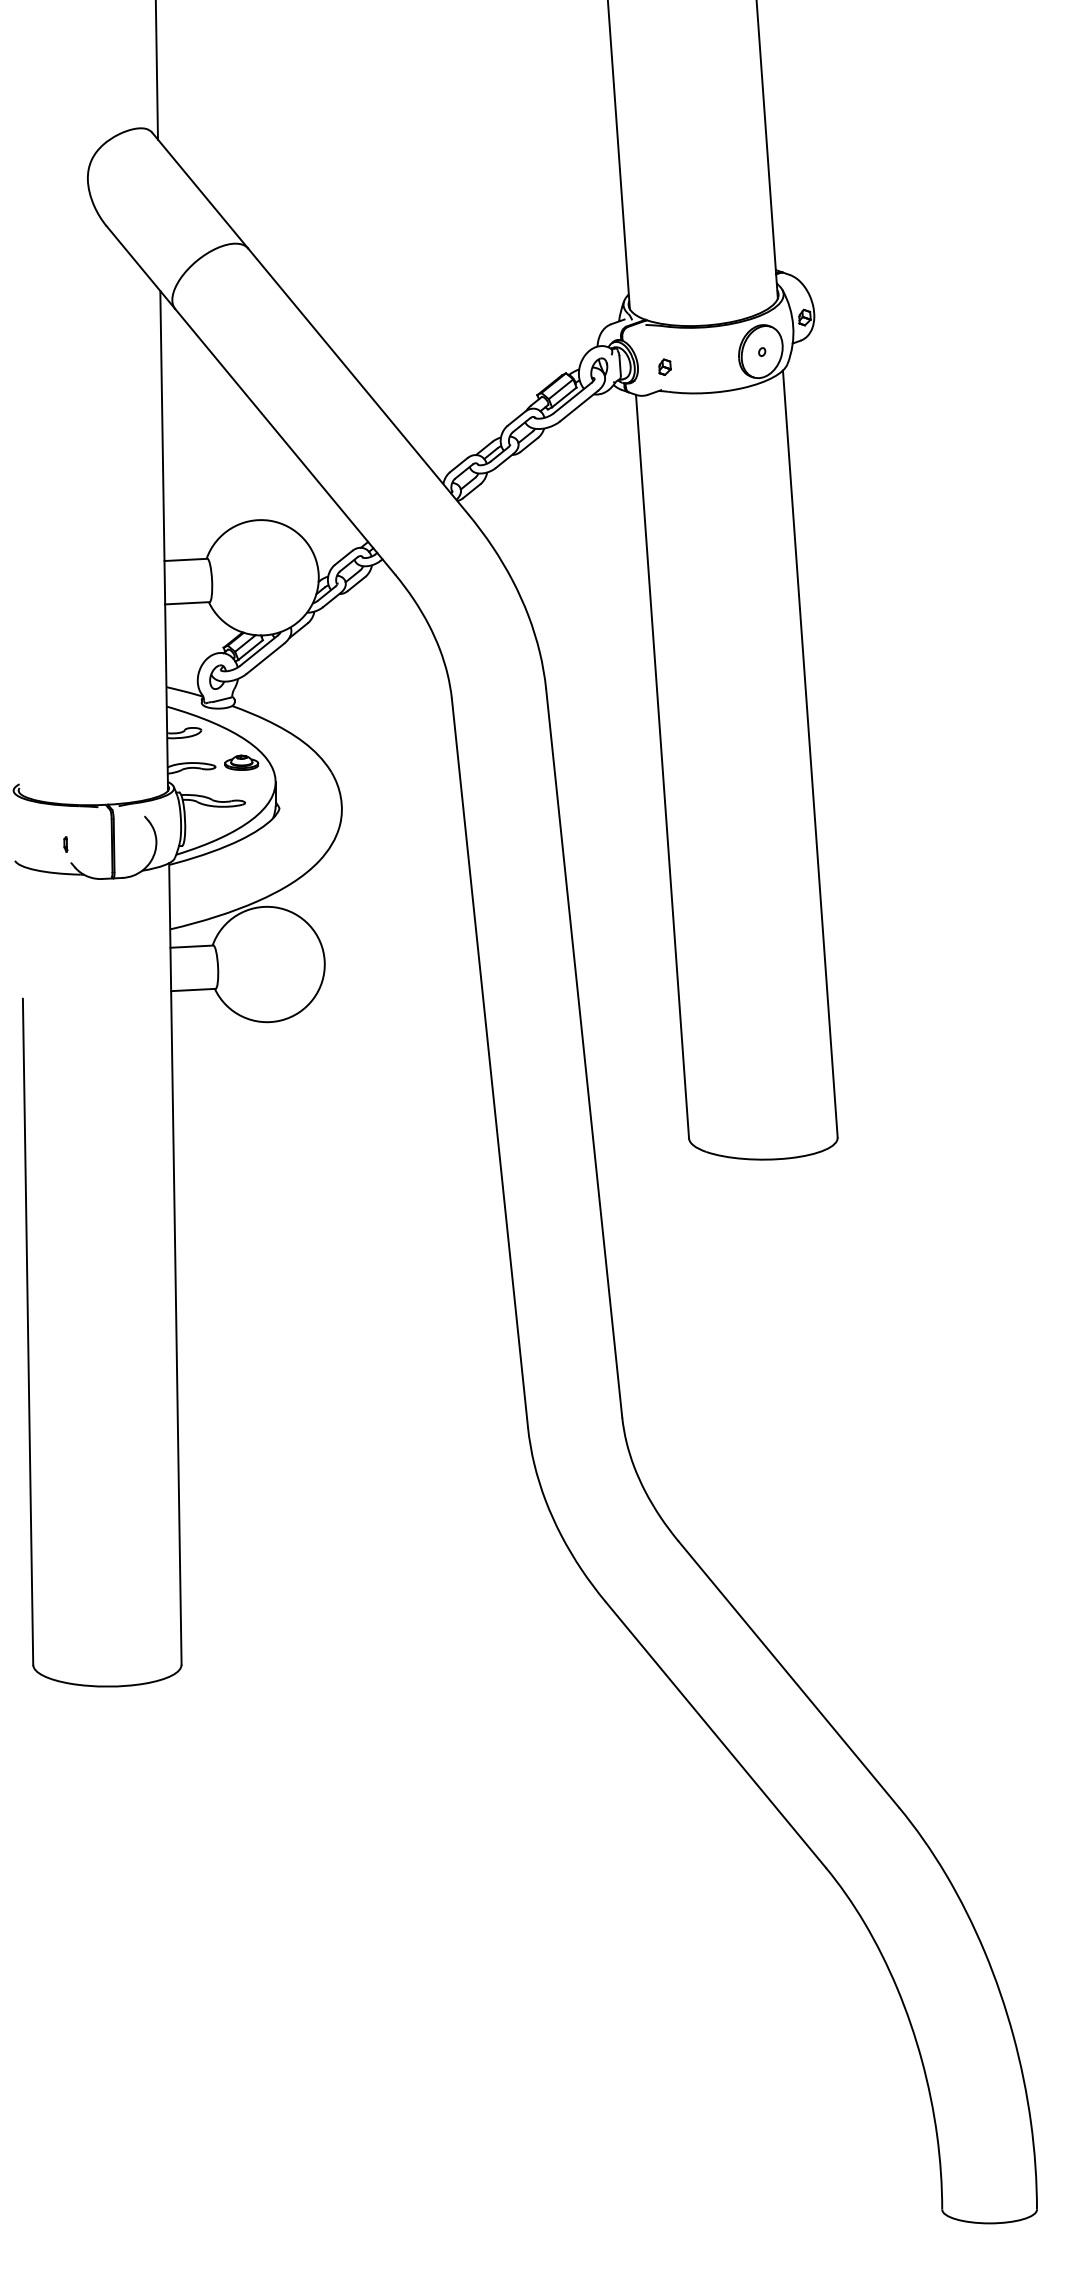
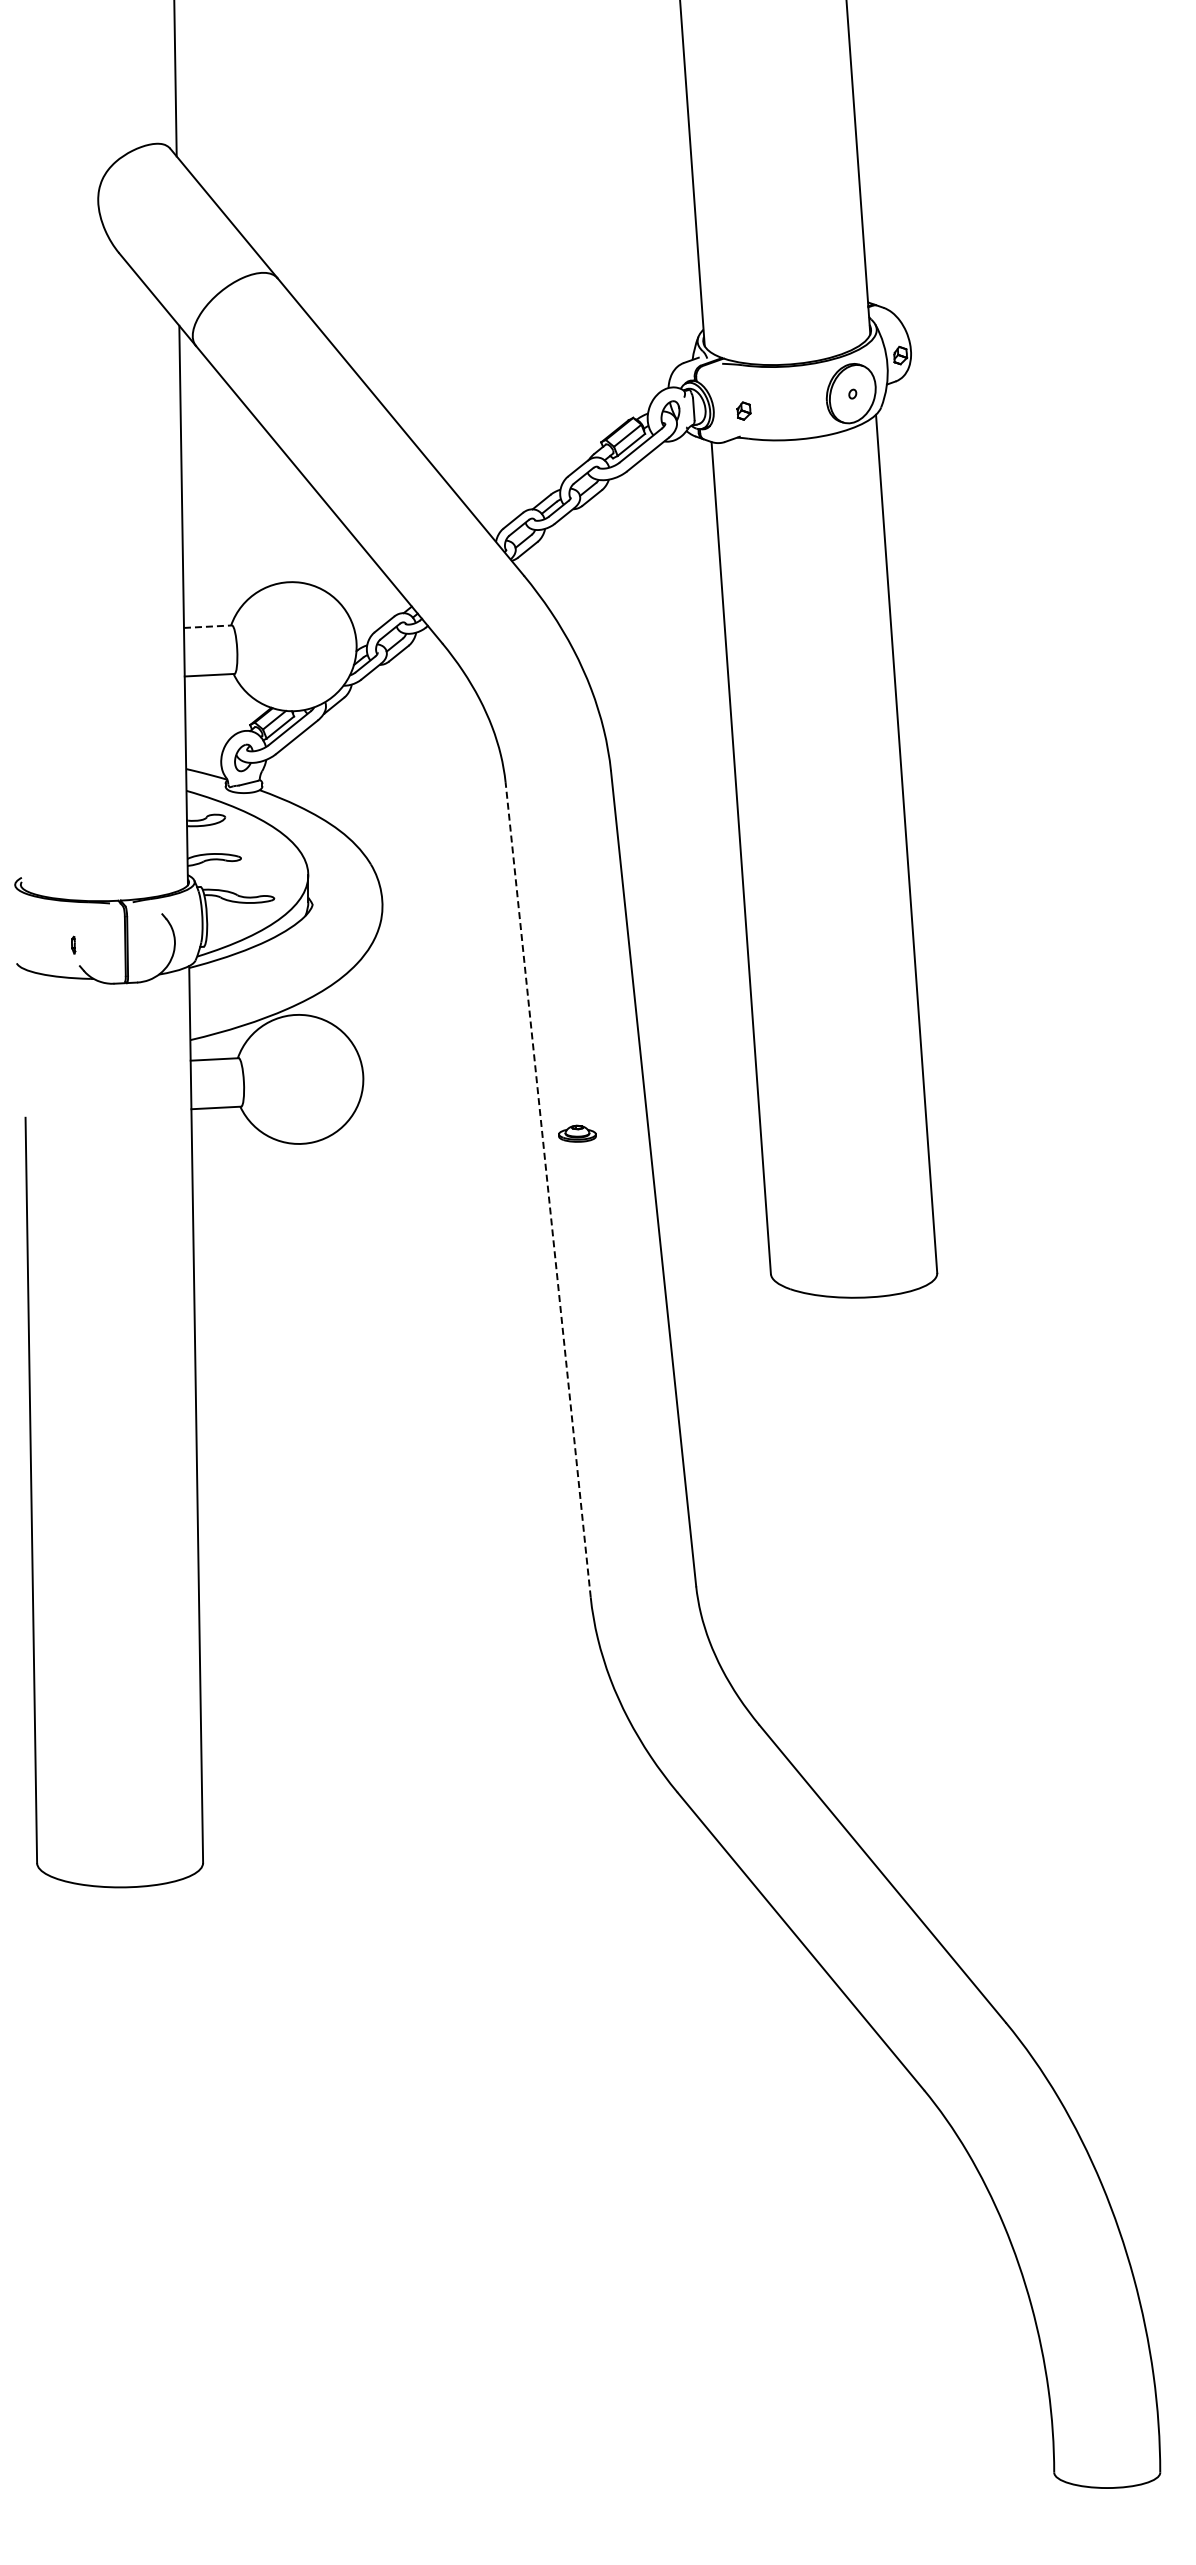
line: (186, 559) -> (208, 626), solid -> dashed
part: (241, 762) -> (577, 1133), moved
line: (490, 1062) -> (548, 1189), solid -> dashed

